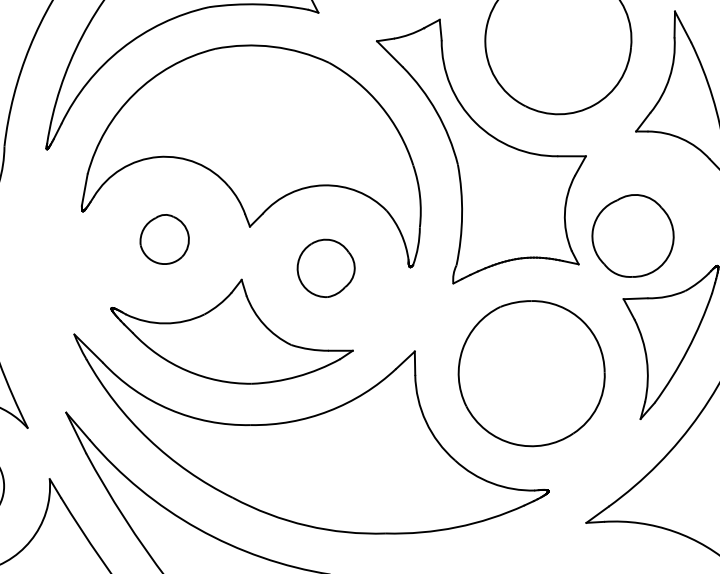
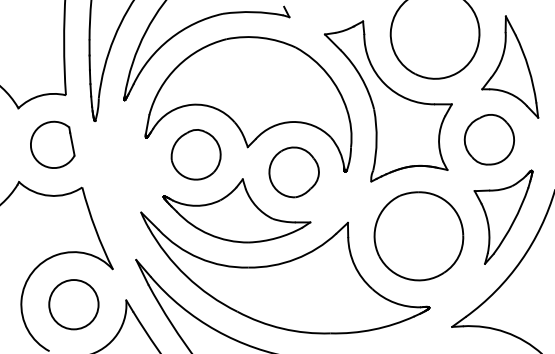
part: (631, 235) -> (488, 139), moved
part: (163, 238) -> (195, 154), size x1.67
part: (325, 268) -> (293, 172), size x1.43

